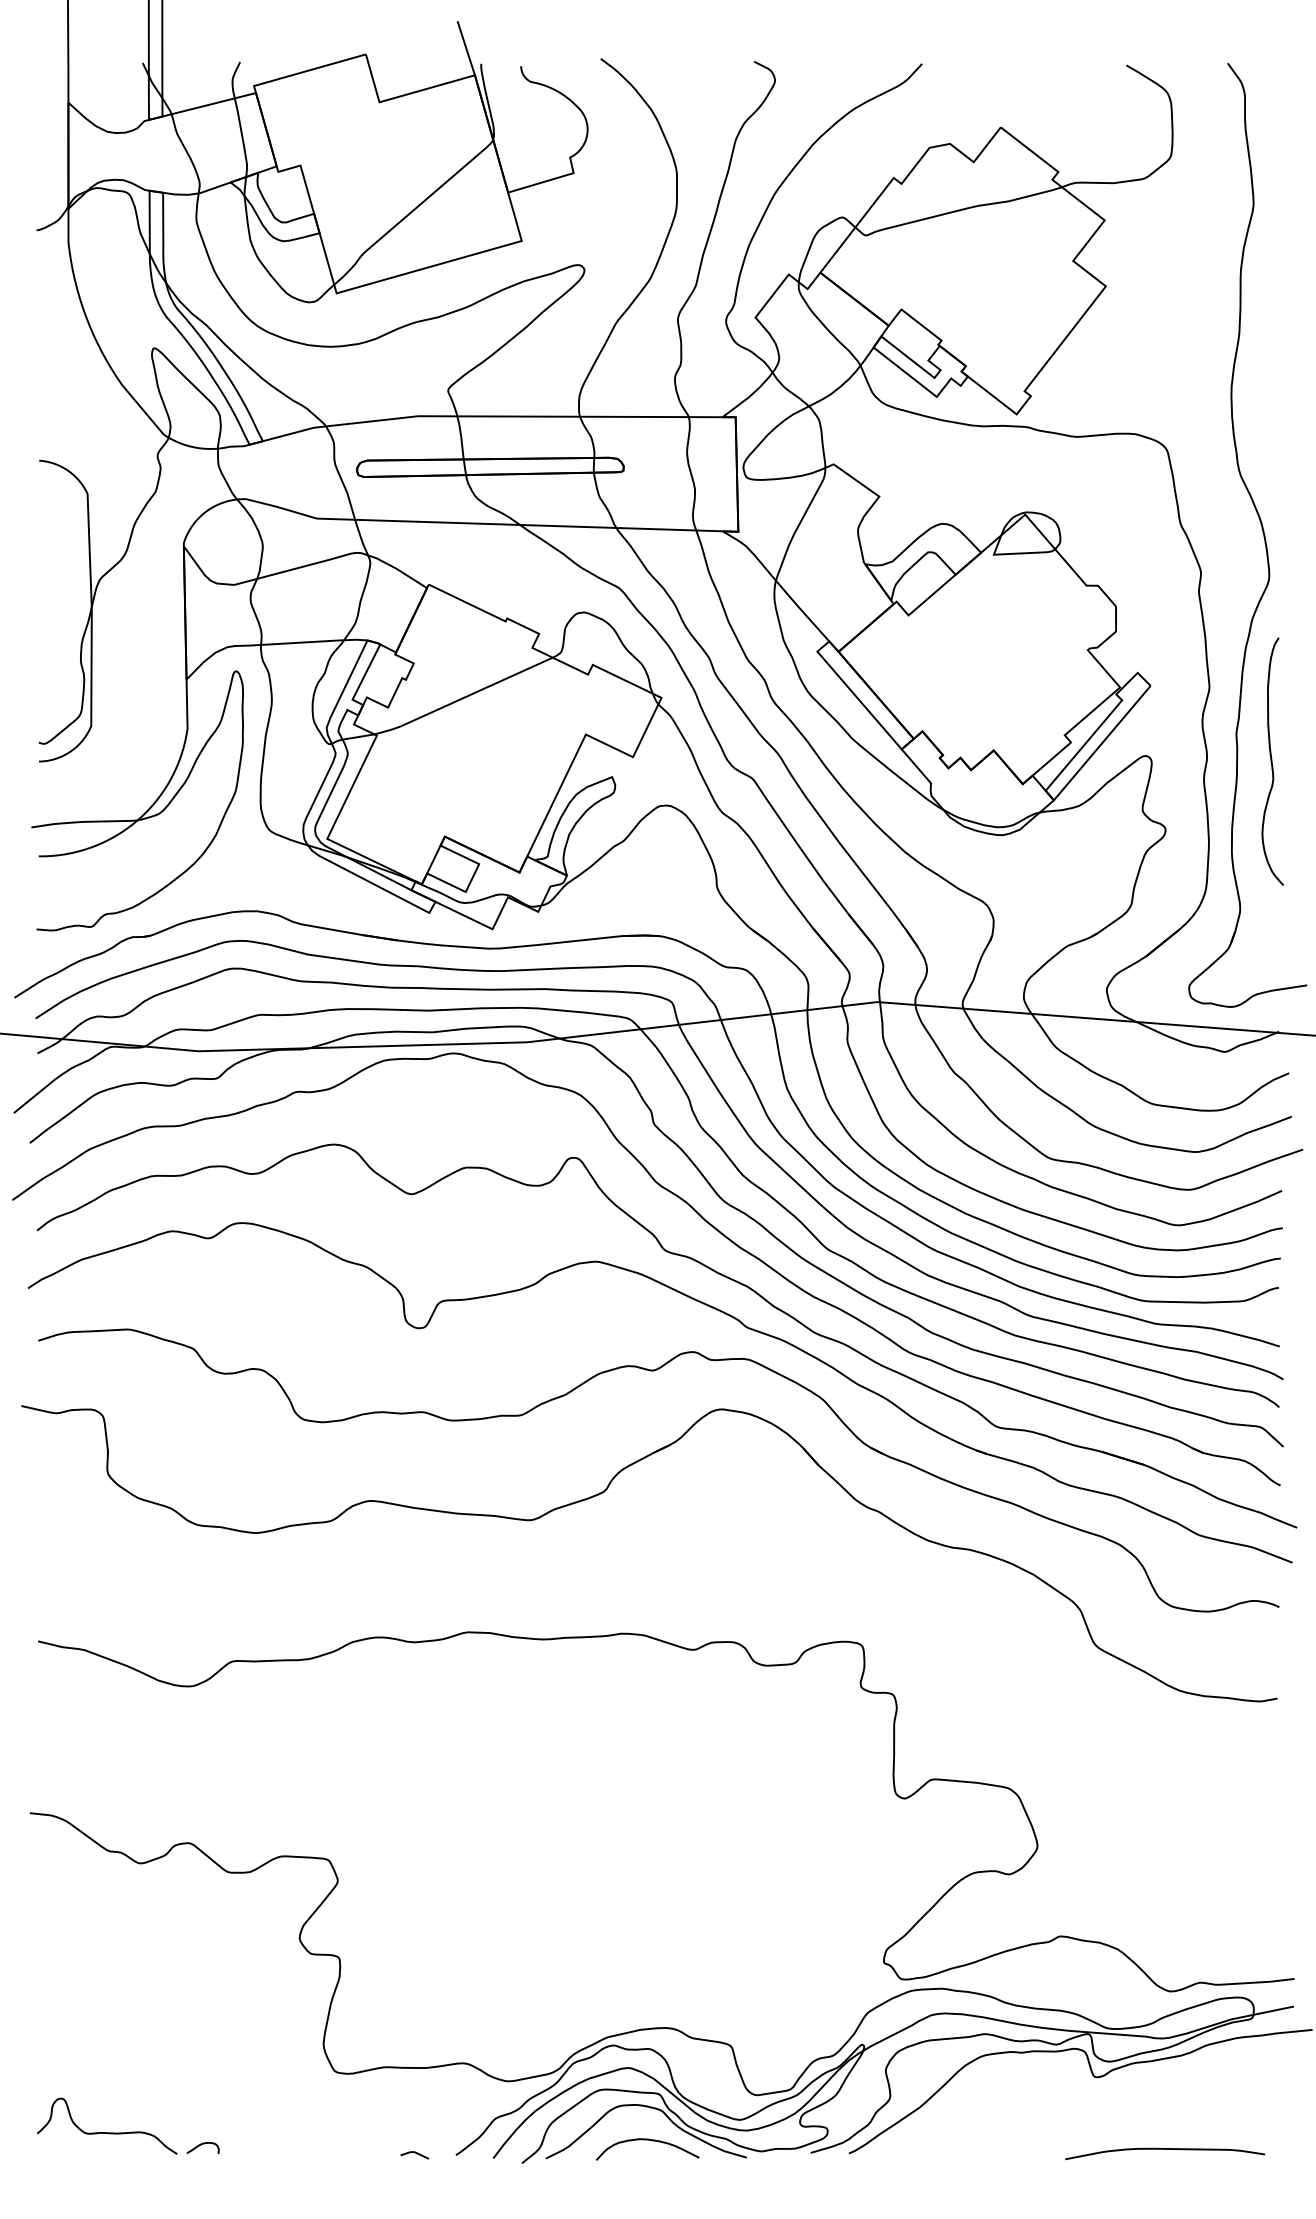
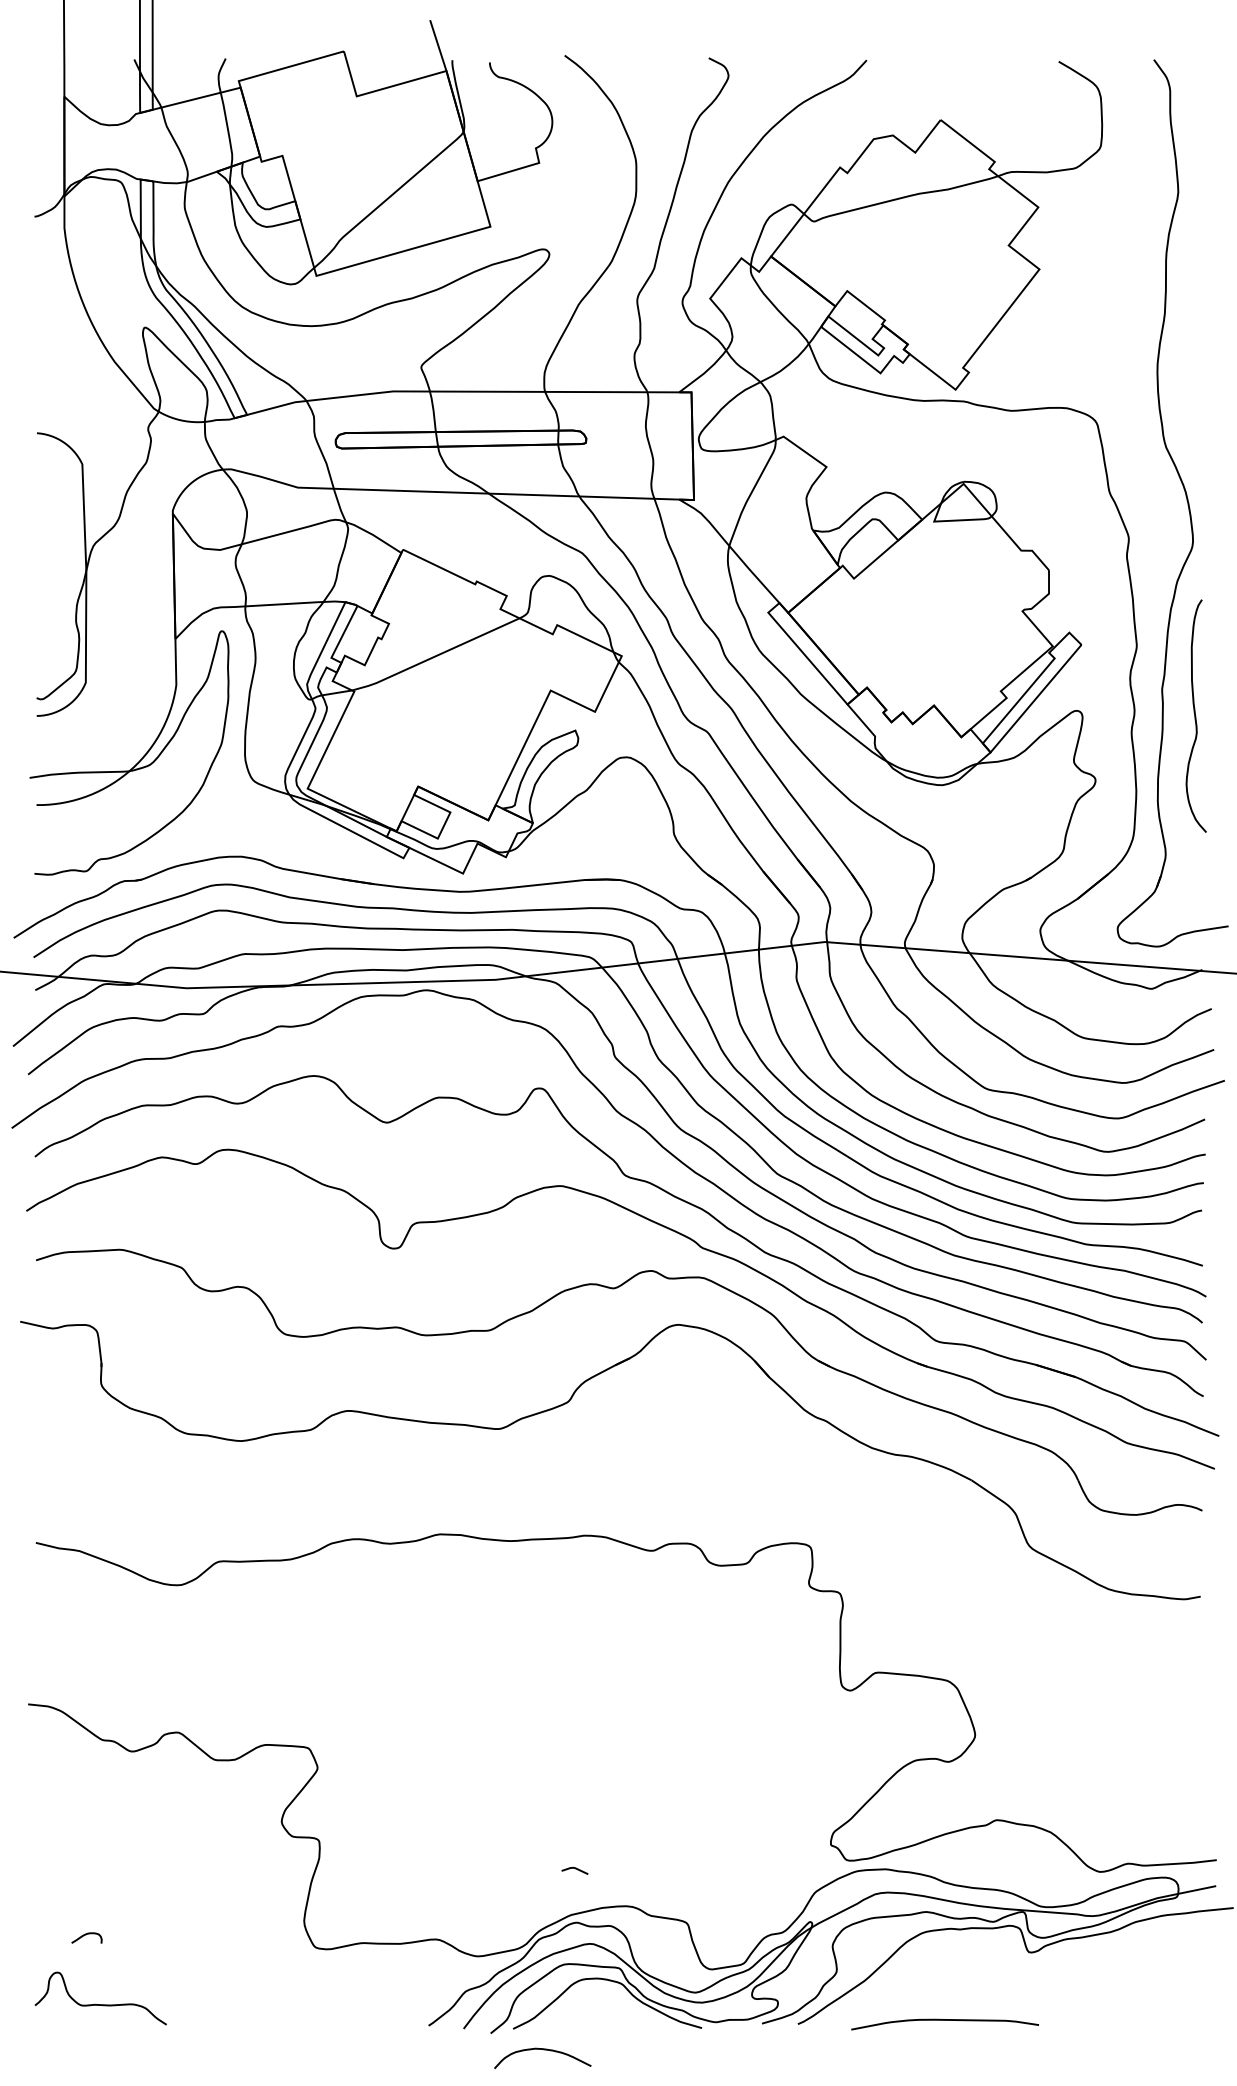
curve: (648, 2141) -> (543, 2050), moved
curve: (202, 2145) -> (86, 1935), moved
curve: (1164, 2149) -> (944, 2020), moved
line: (415, 2153) -> (575, 1869), moved

